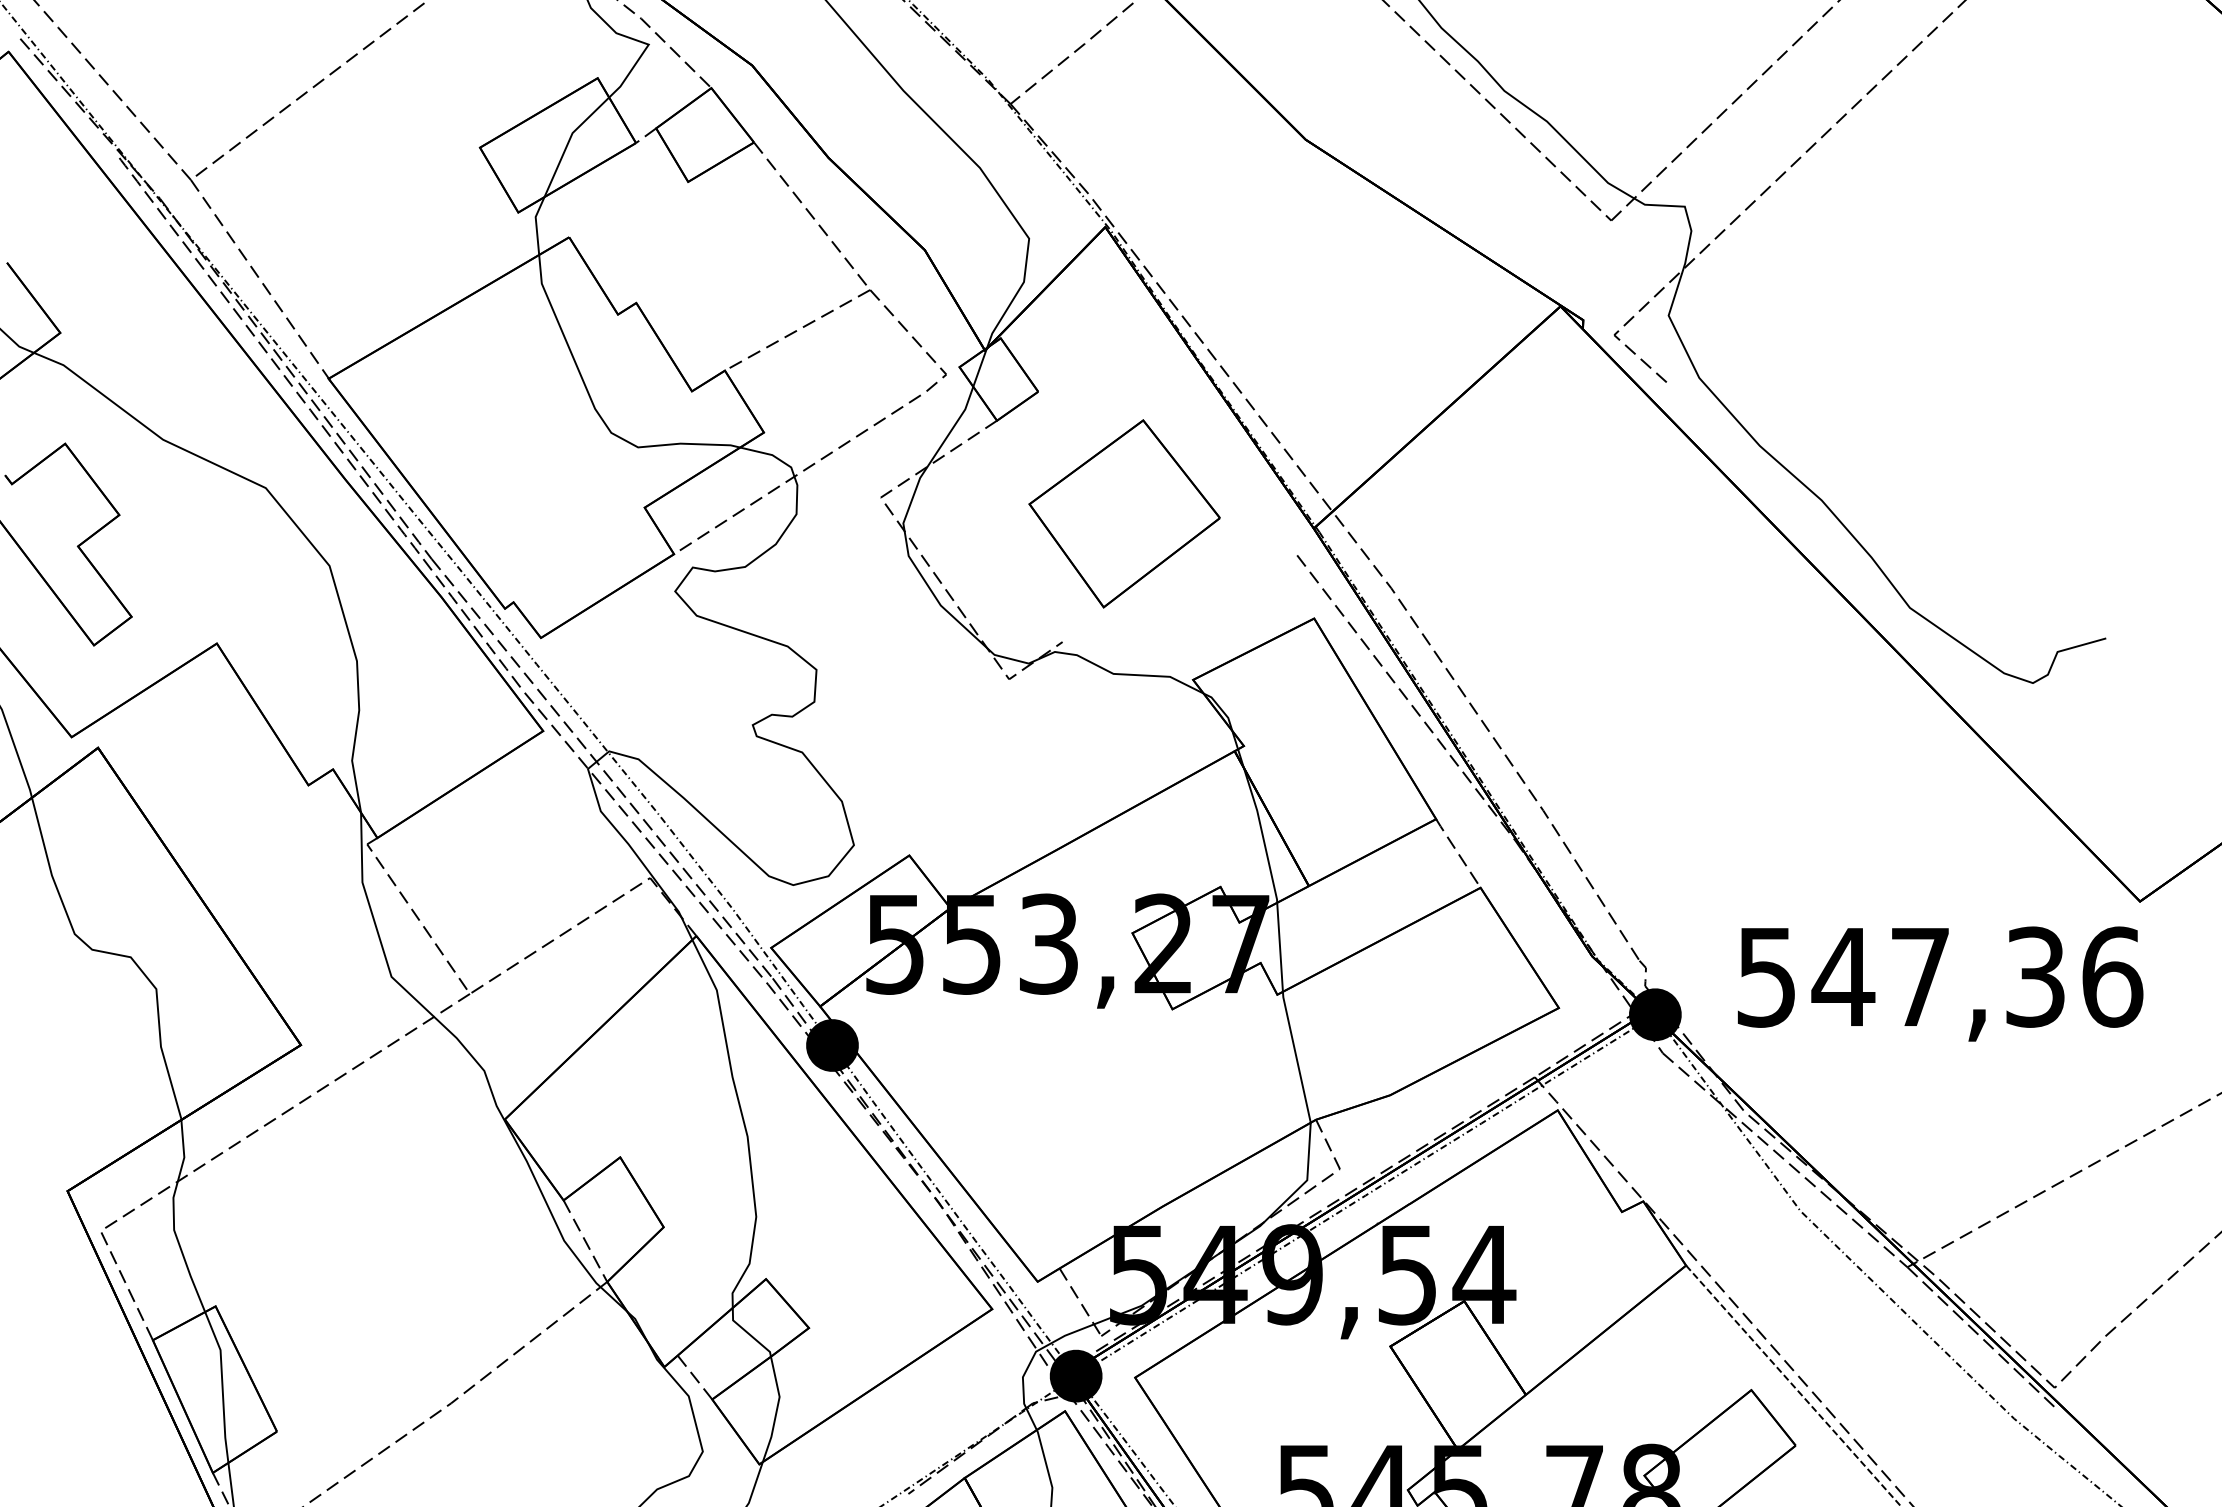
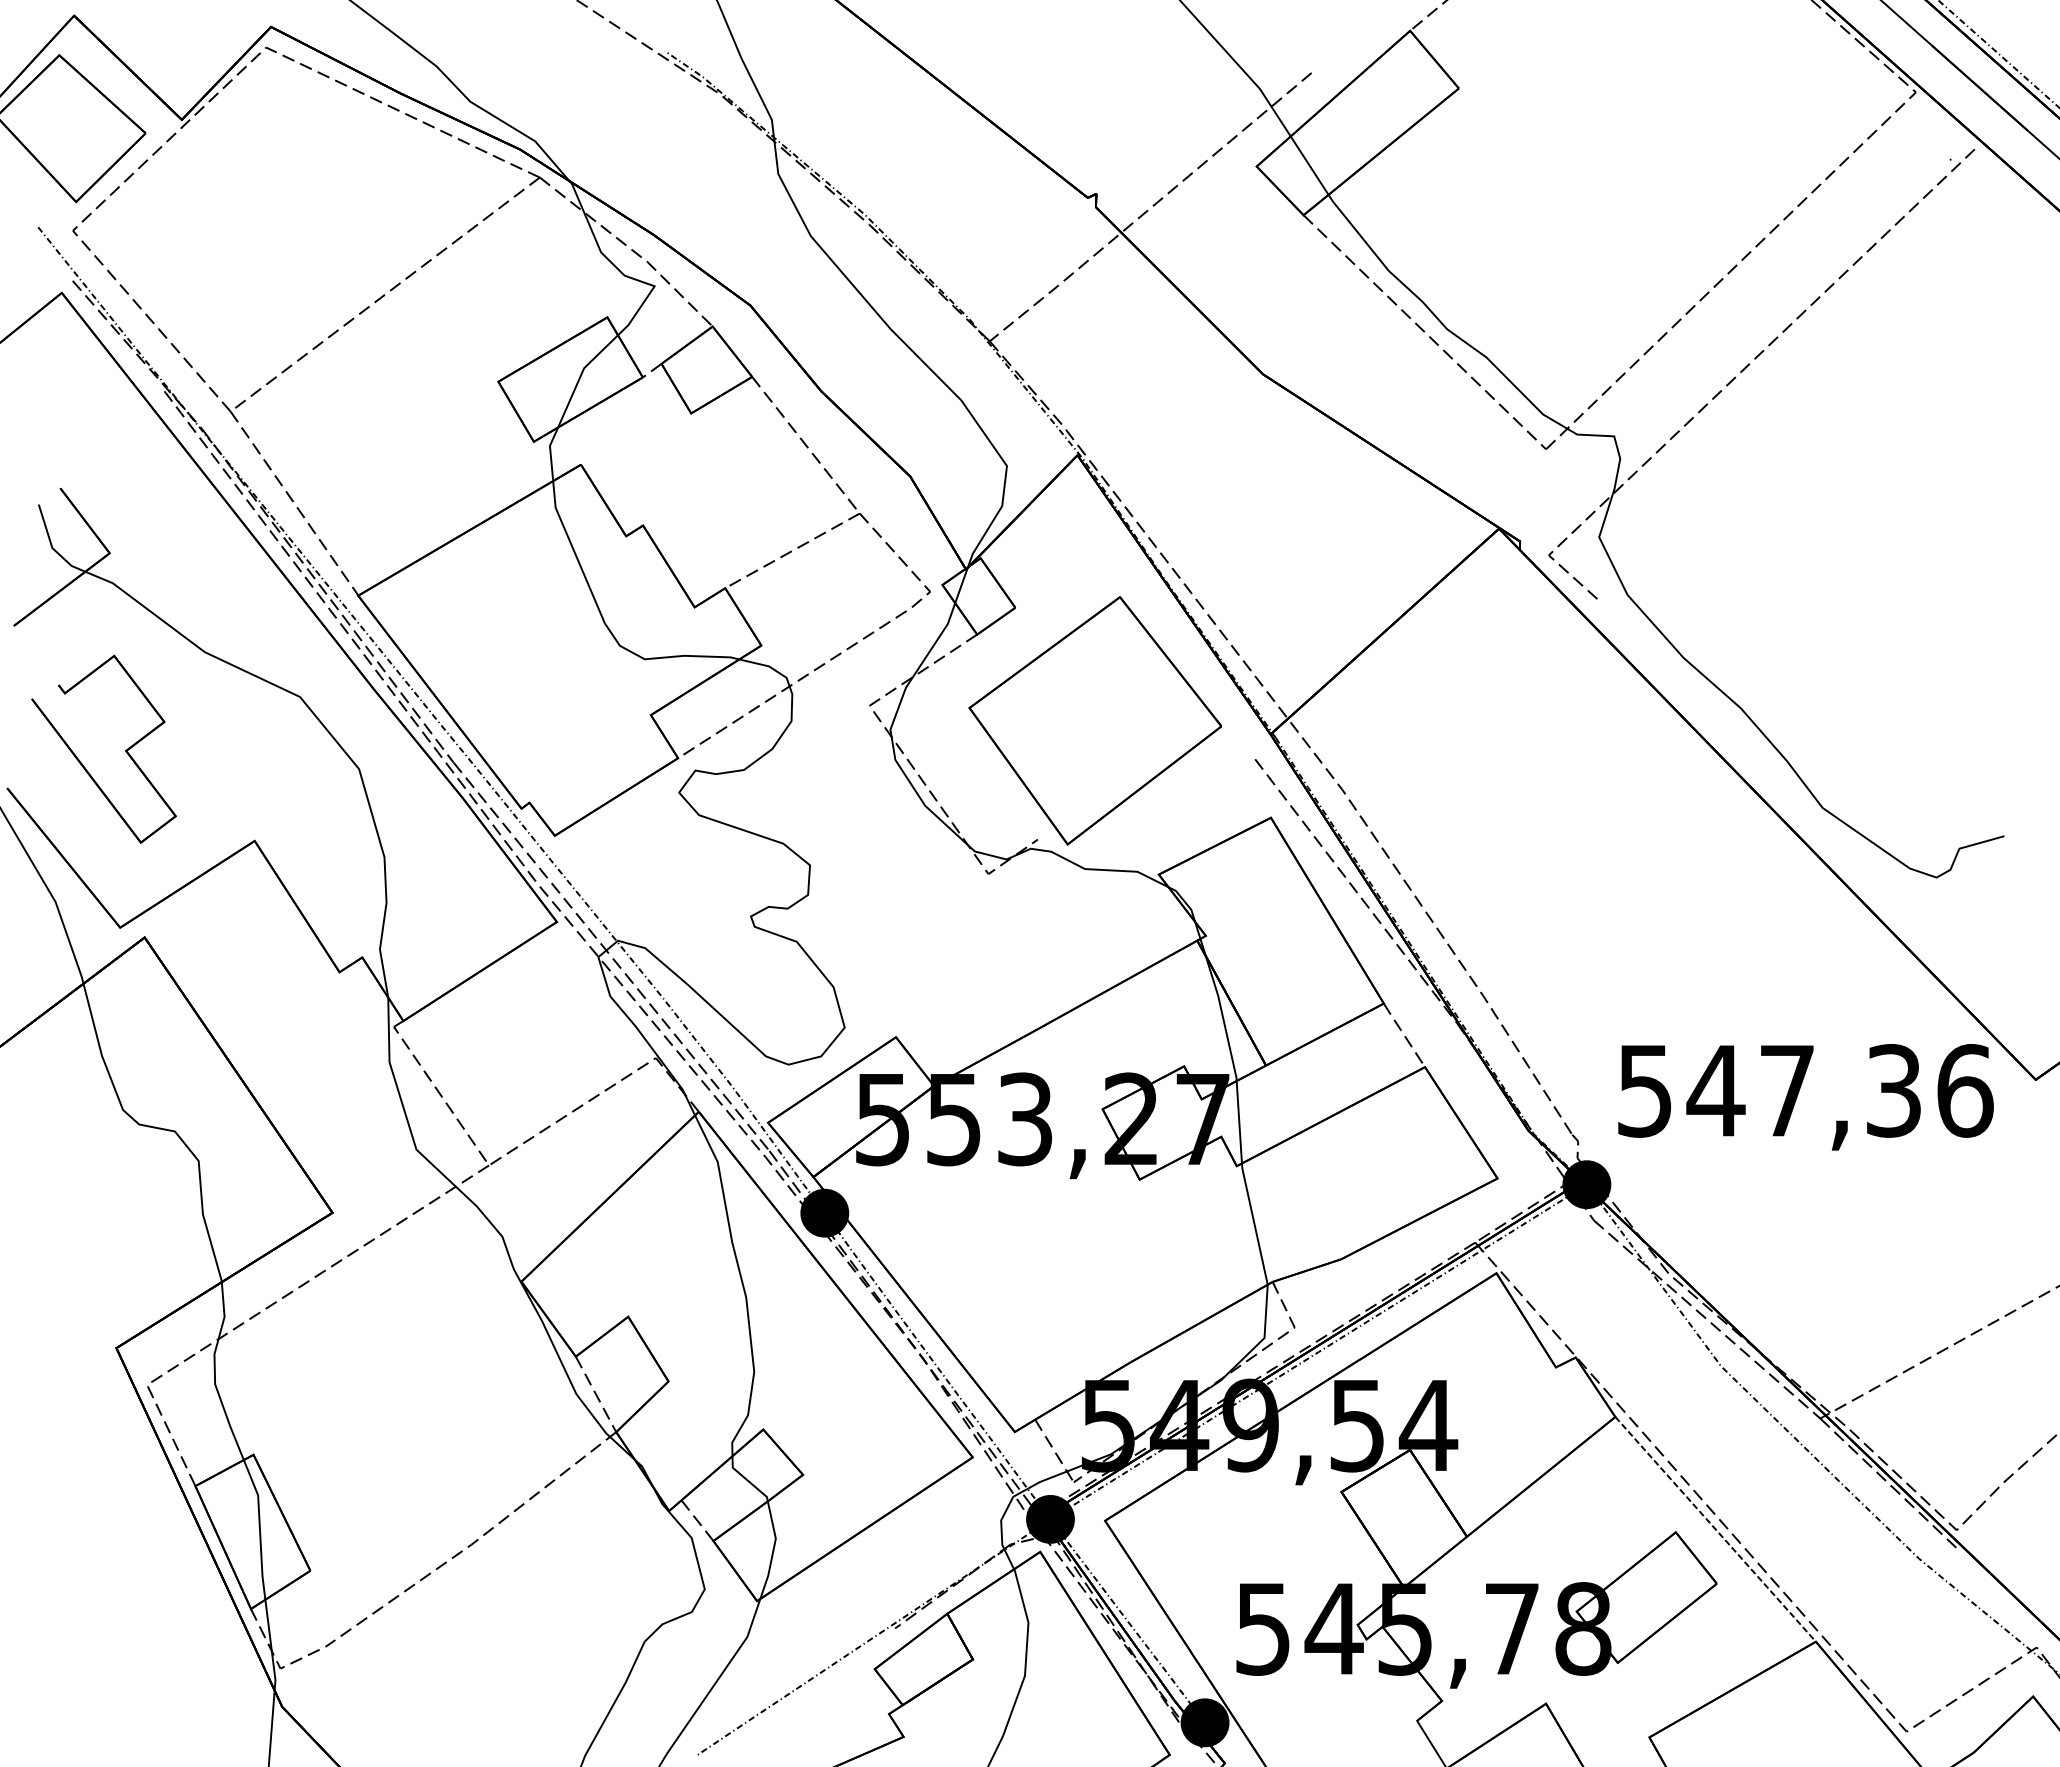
part: (1124, 513) -> (1095, 720), size x1.43
text: (1940, 984) -> (1805, 1097), moved

